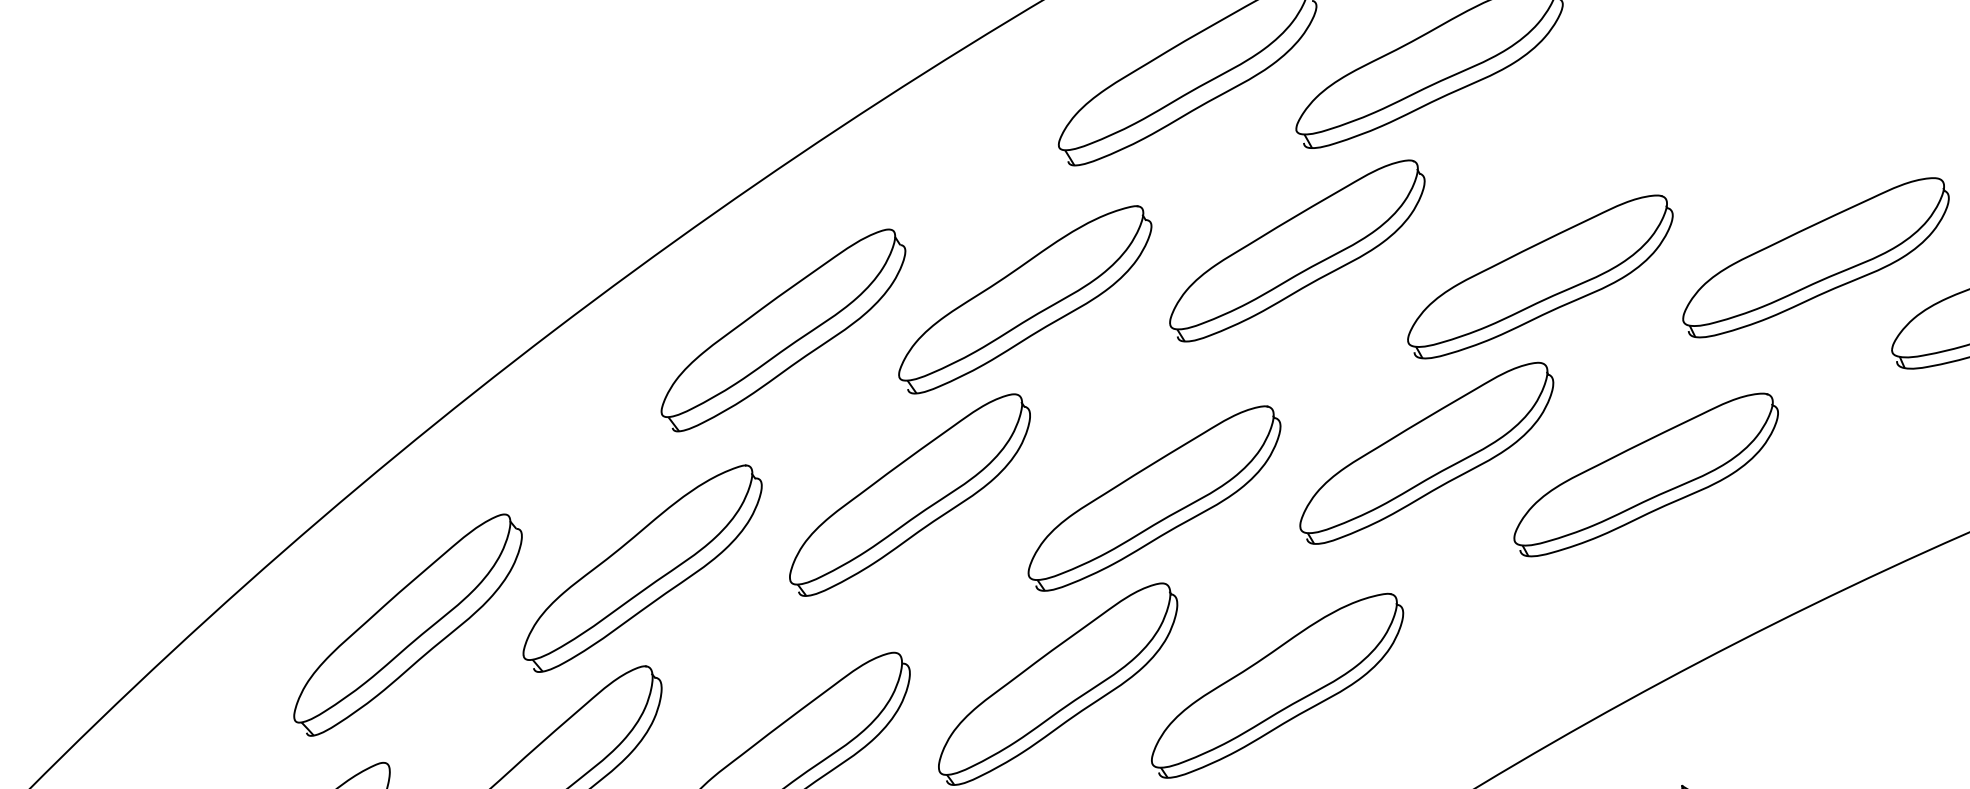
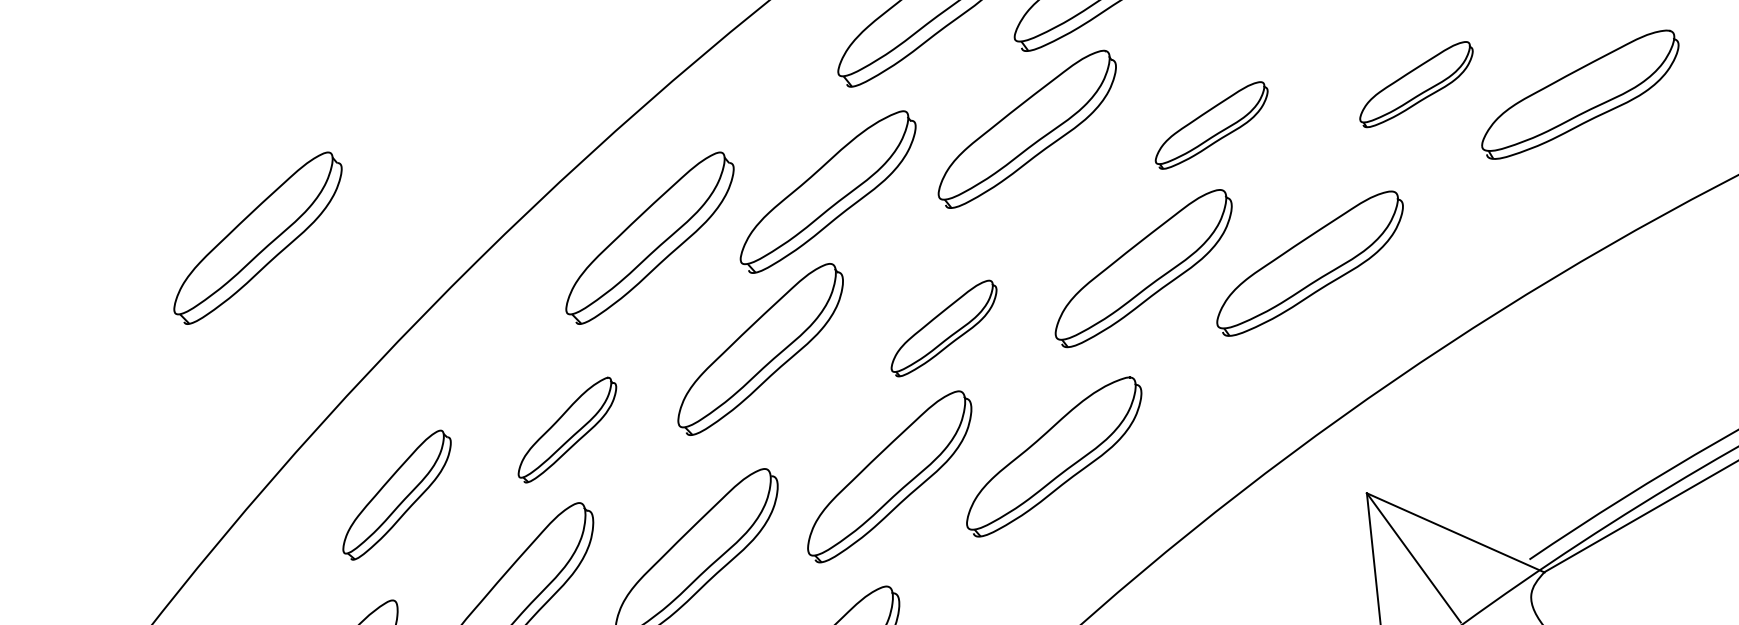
part: (1816, 257) -> (1416, 84), size x0.6
part: (268, 263) -> (257, 237), added
part: (1540, 276) -> (1211, 125), size x0.6
part: (1153, 498) -> (943, 328), size x0.6
part: (643, 567) -> (567, 429), size x0.6
part: (407, 625) -> (396, 495), size x0.7

